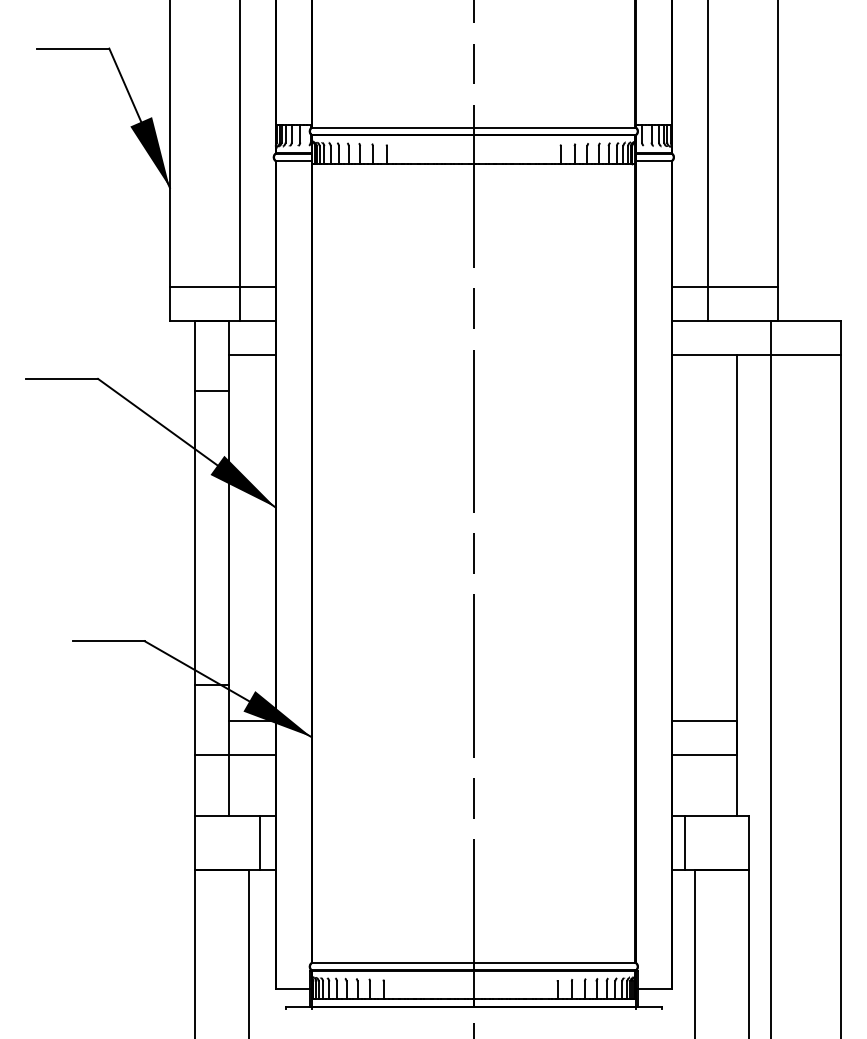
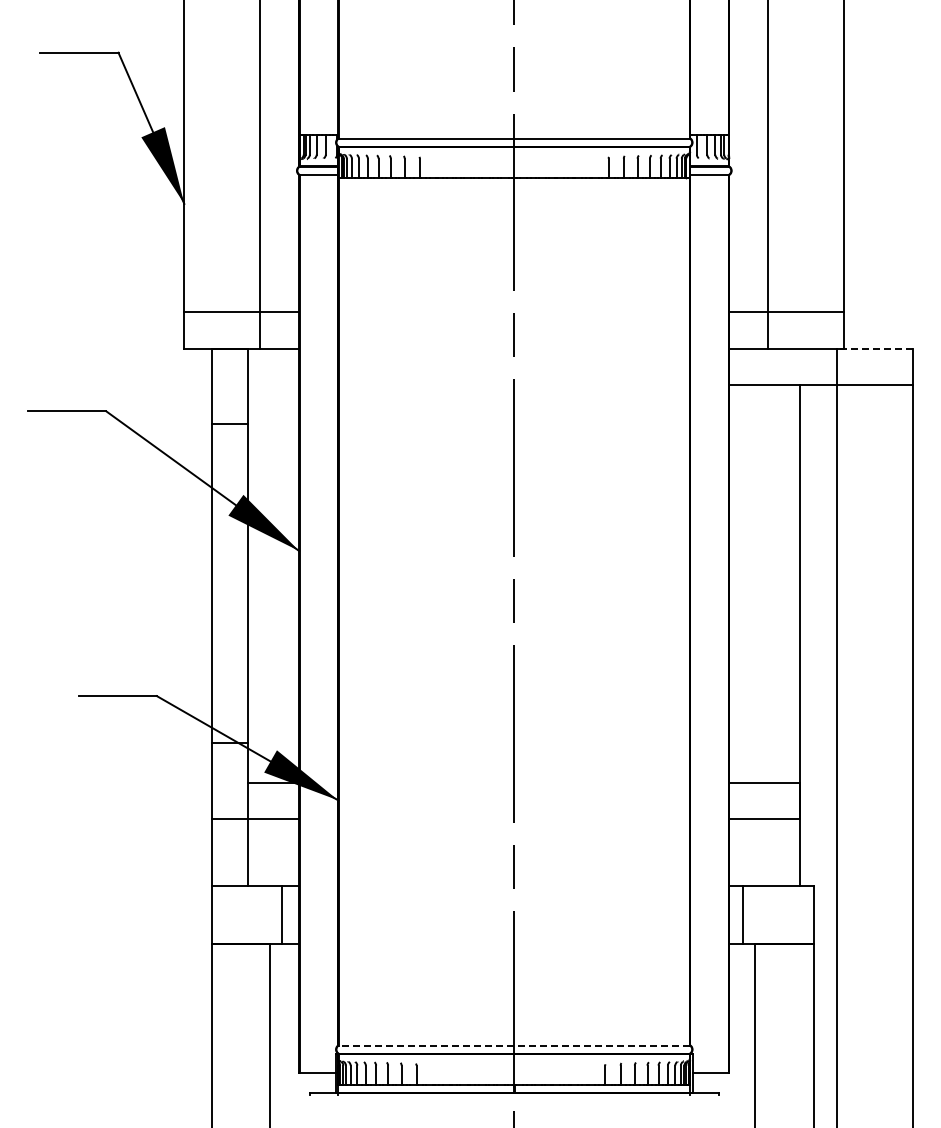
line: (805, 321) -> (874, 348), solid -> dashed
line: (252, 355) -> (273, 385), removed
line: (473, 962) -> (513, 1045), solid -> dashed

